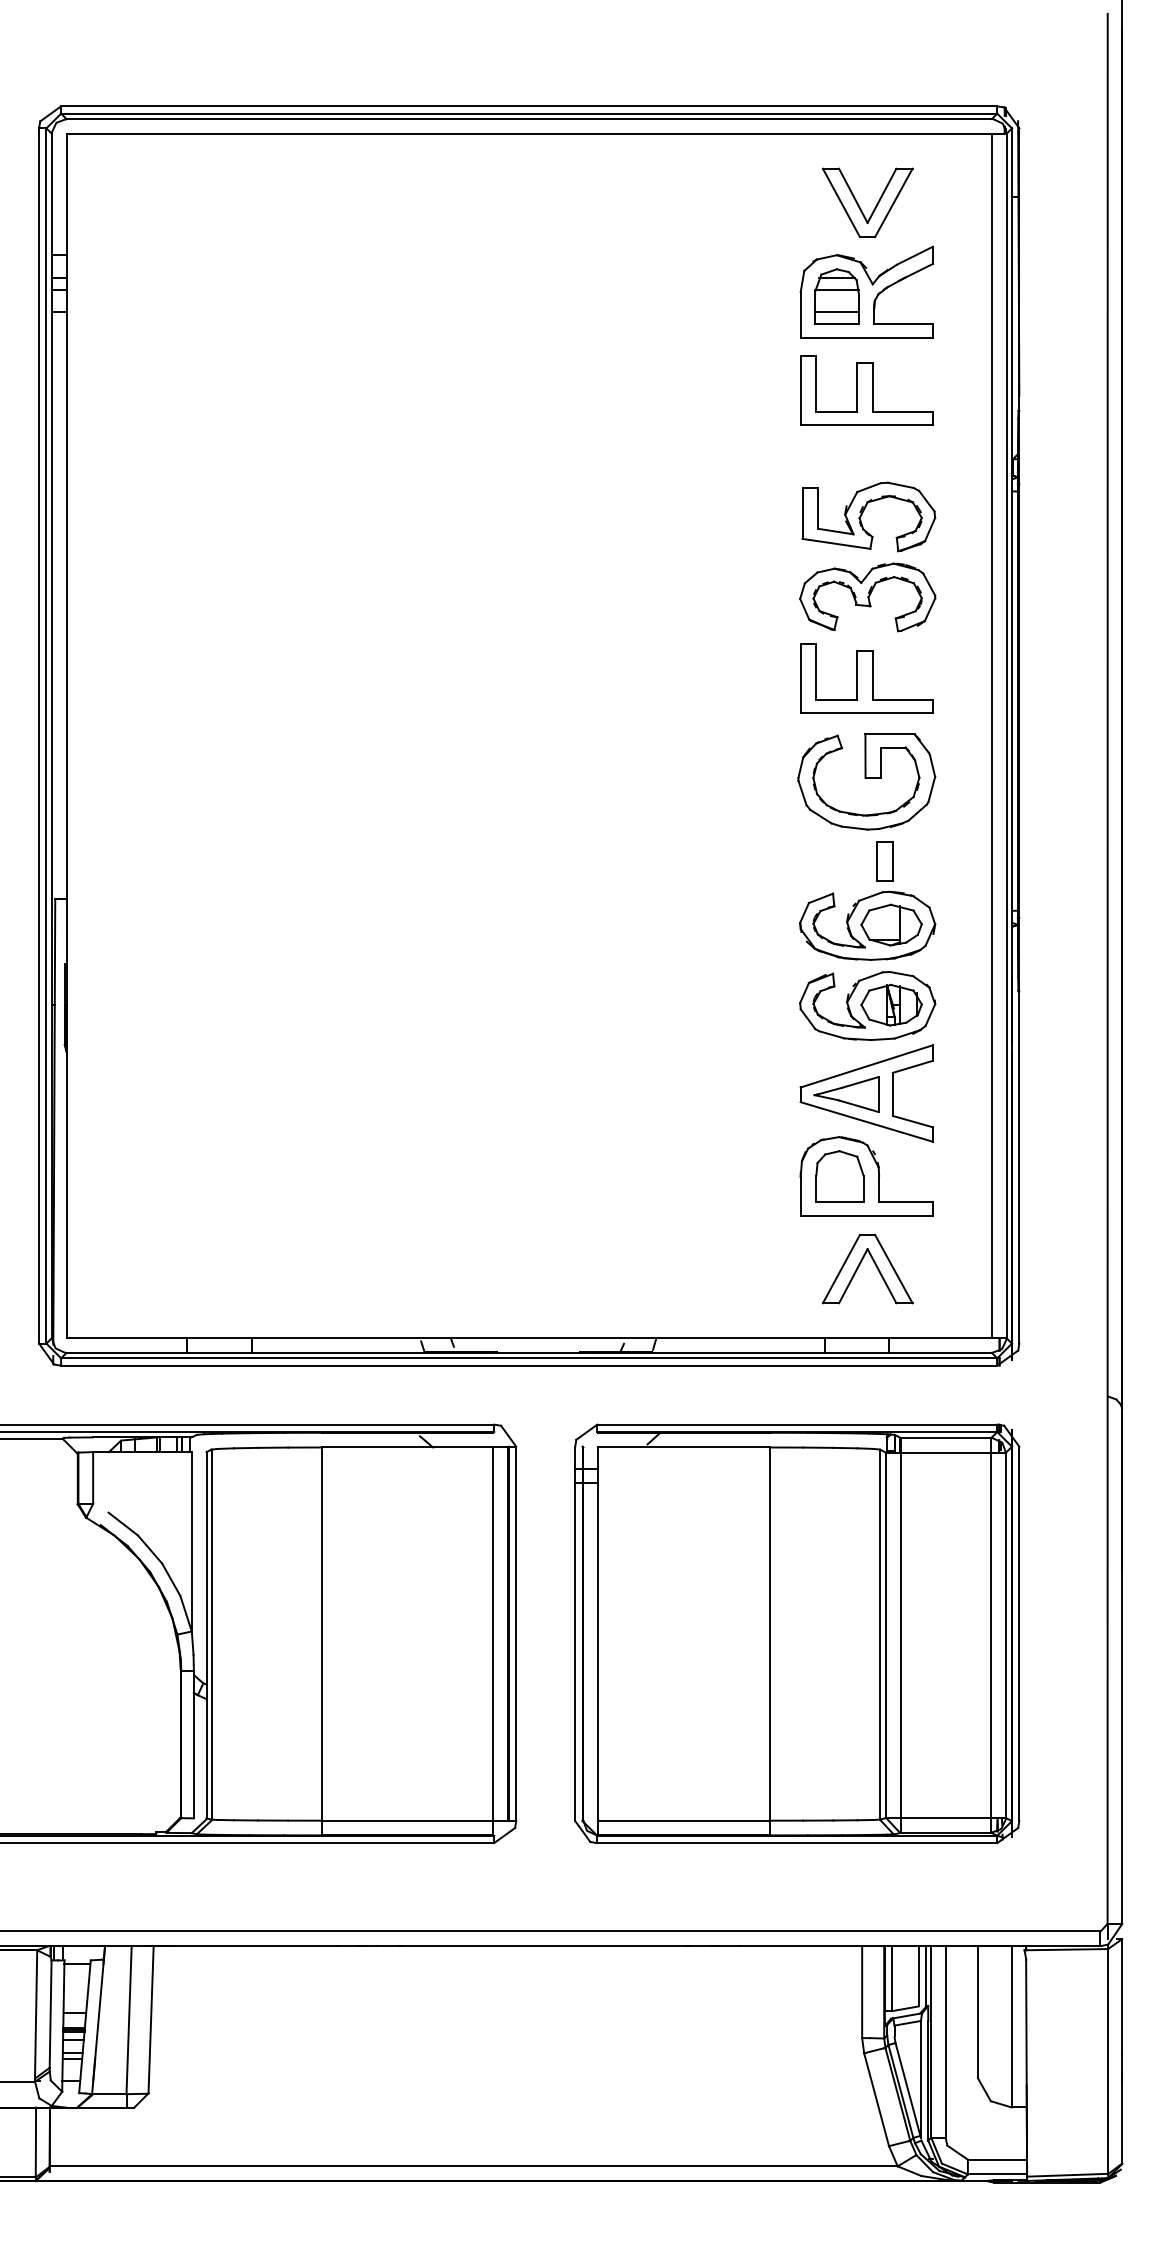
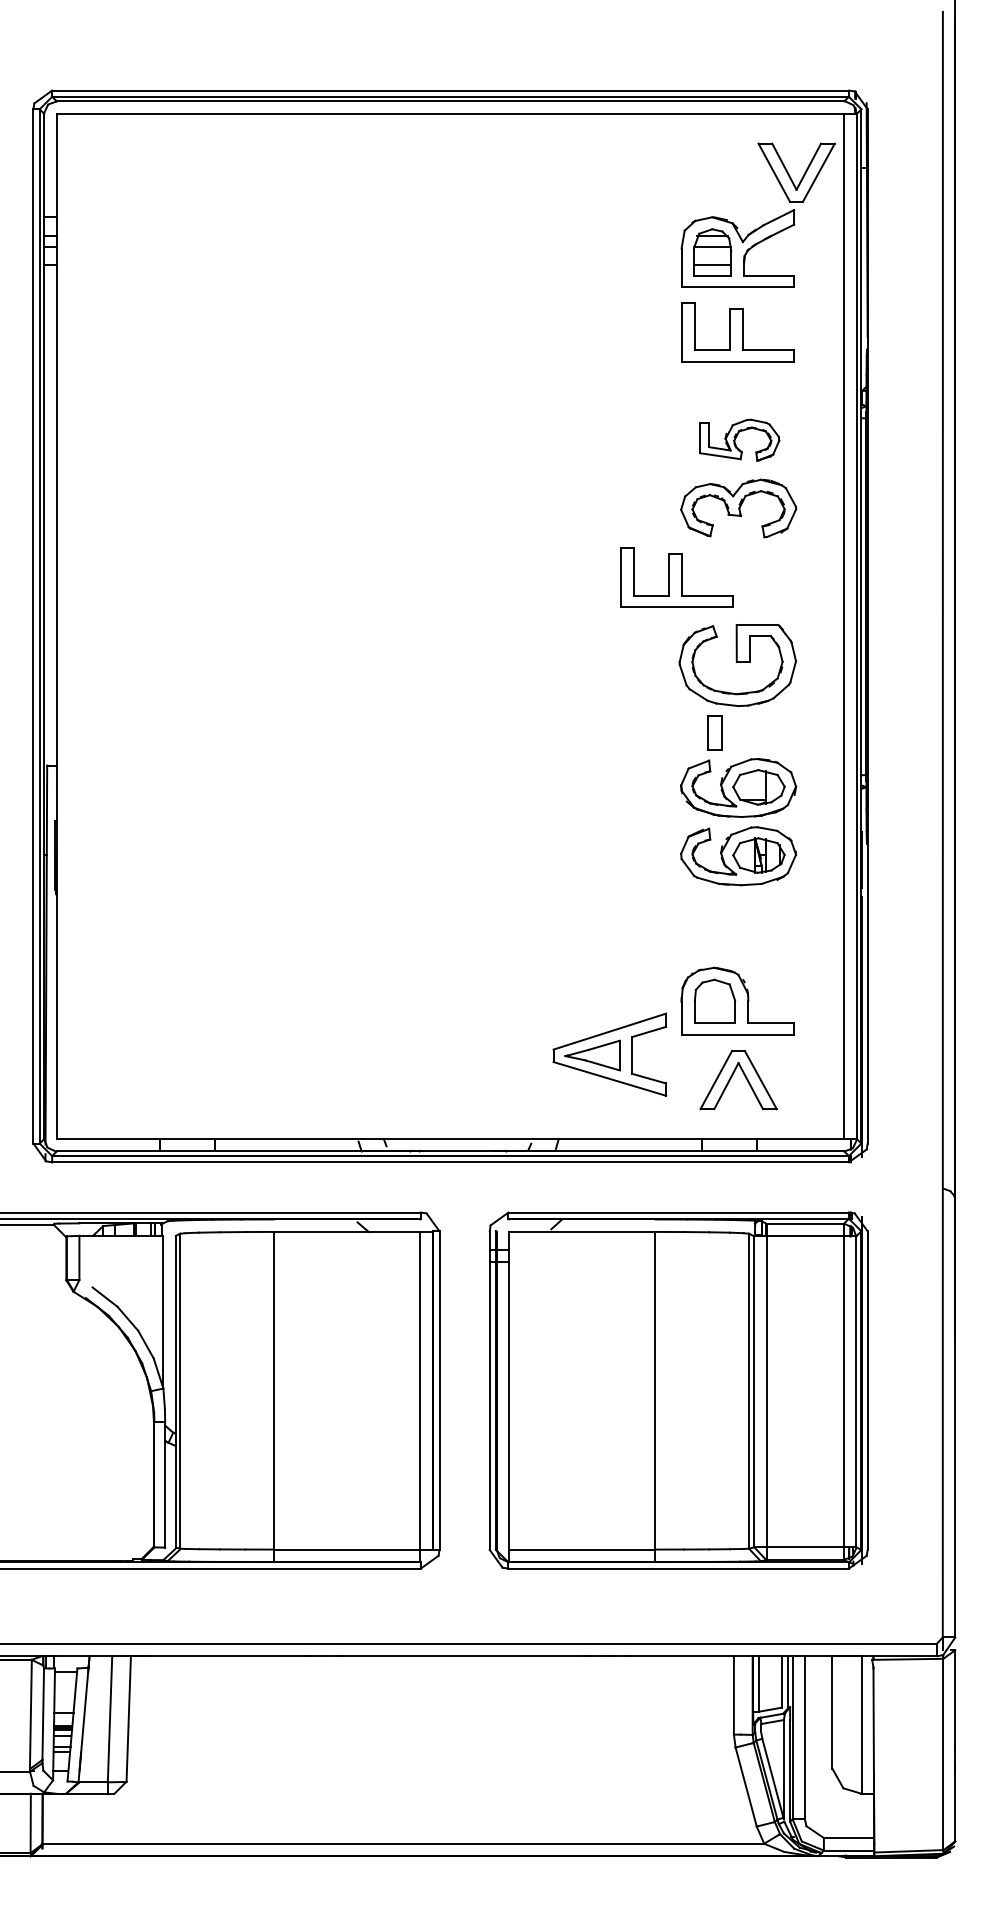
part: (860, 206) -> (790, 175), moved
part: (868, 517) -> (739, 440), size x0.7
part: (866, 678) -> (676, 577), moved
part: (884, 860) -> (714, 732), moved
part: (866, 1093) -> (609, 1054), moved

